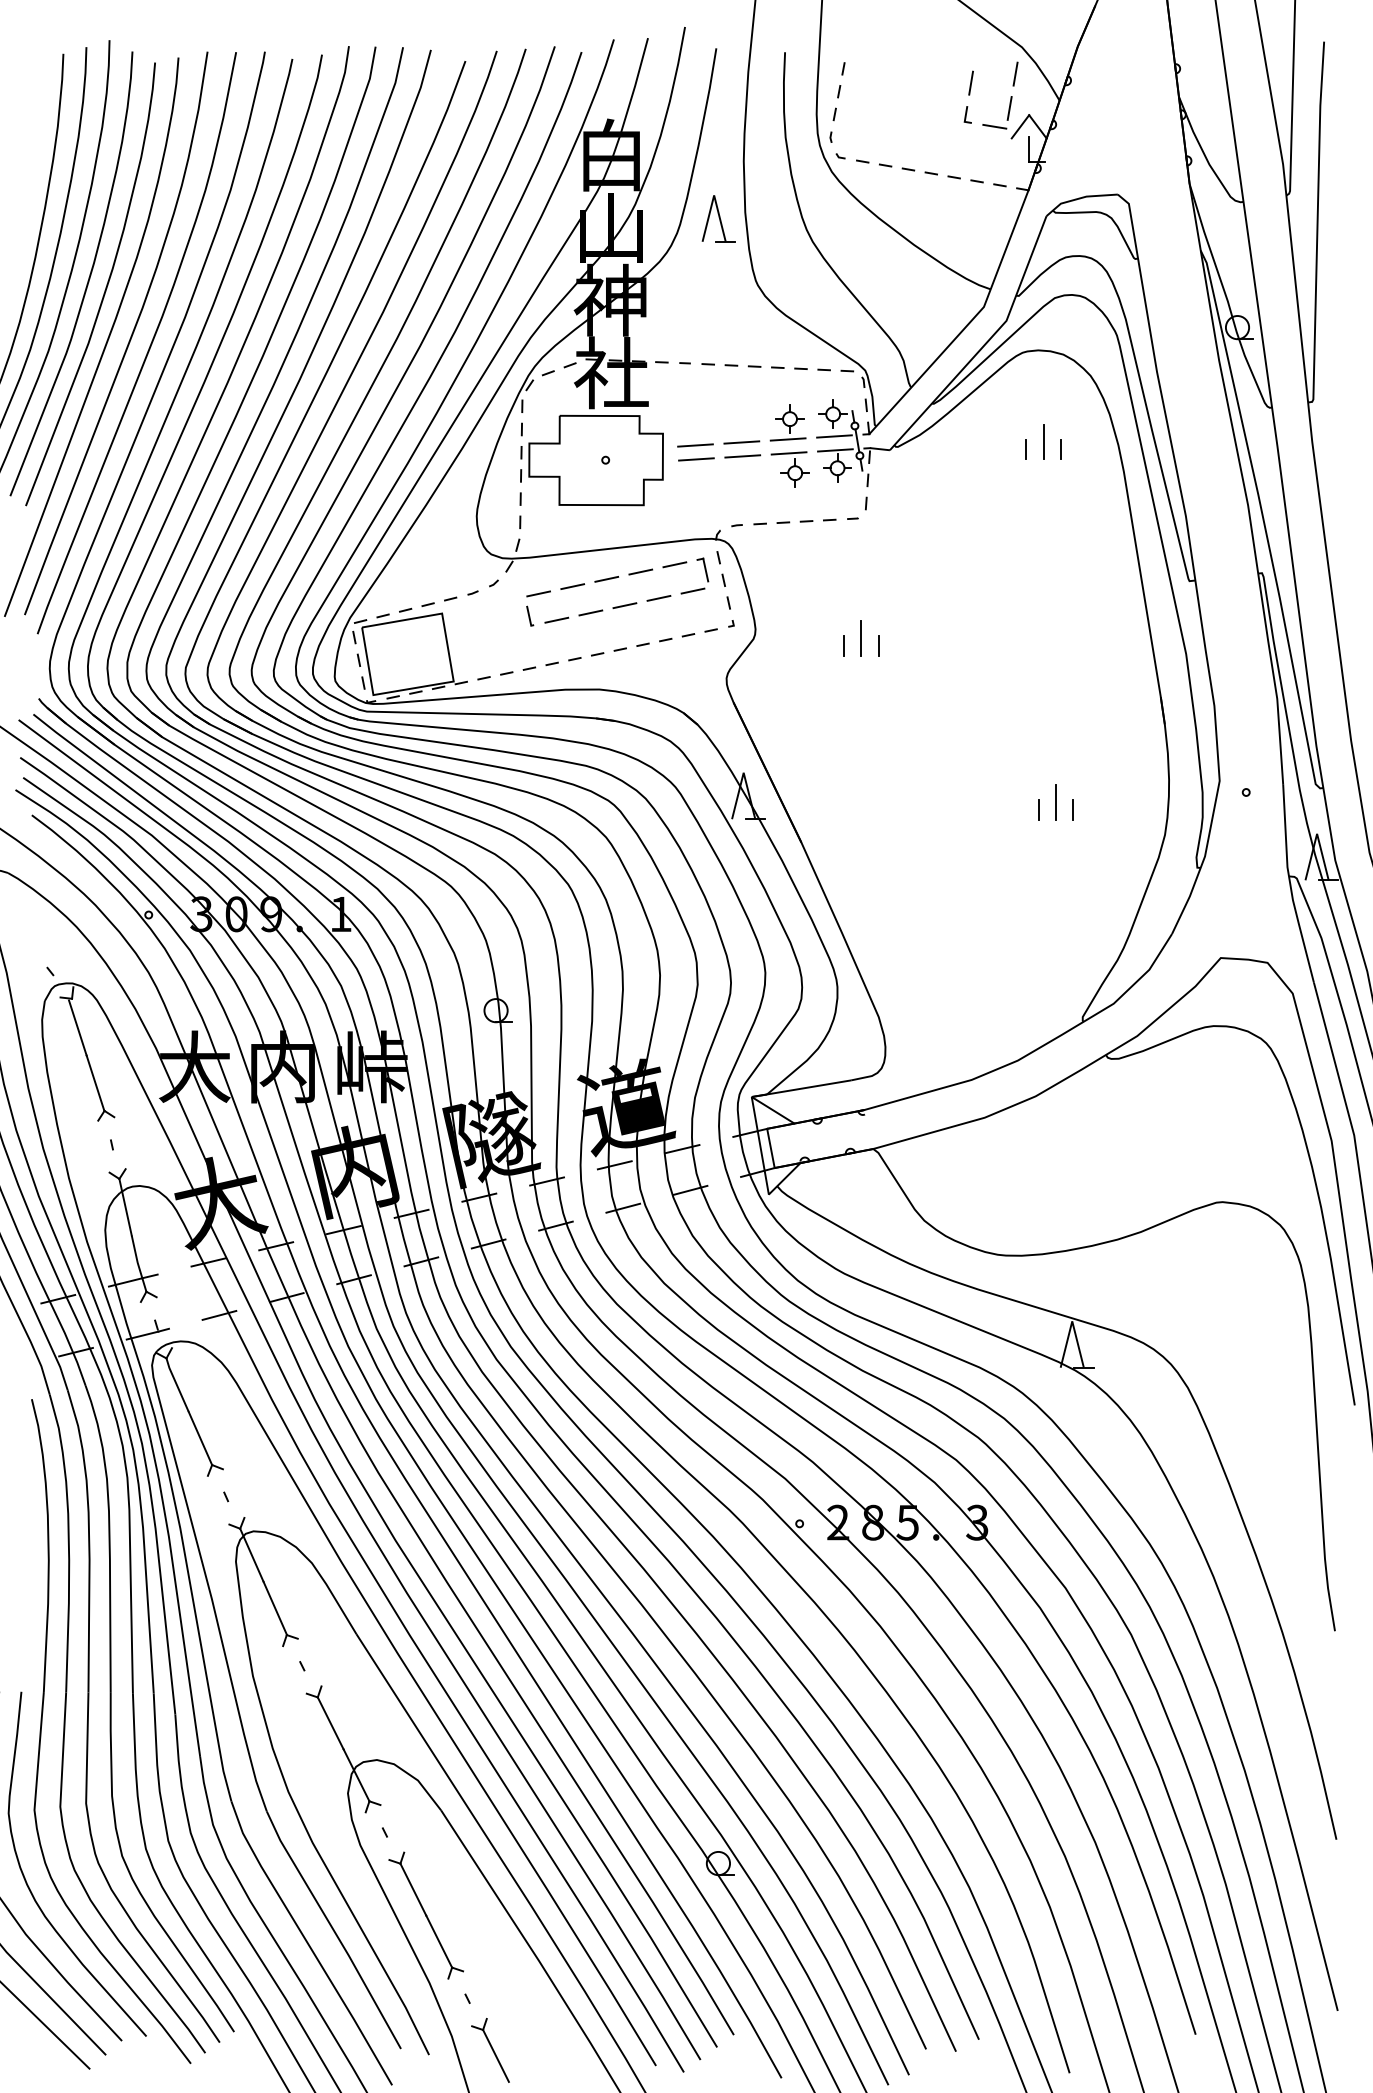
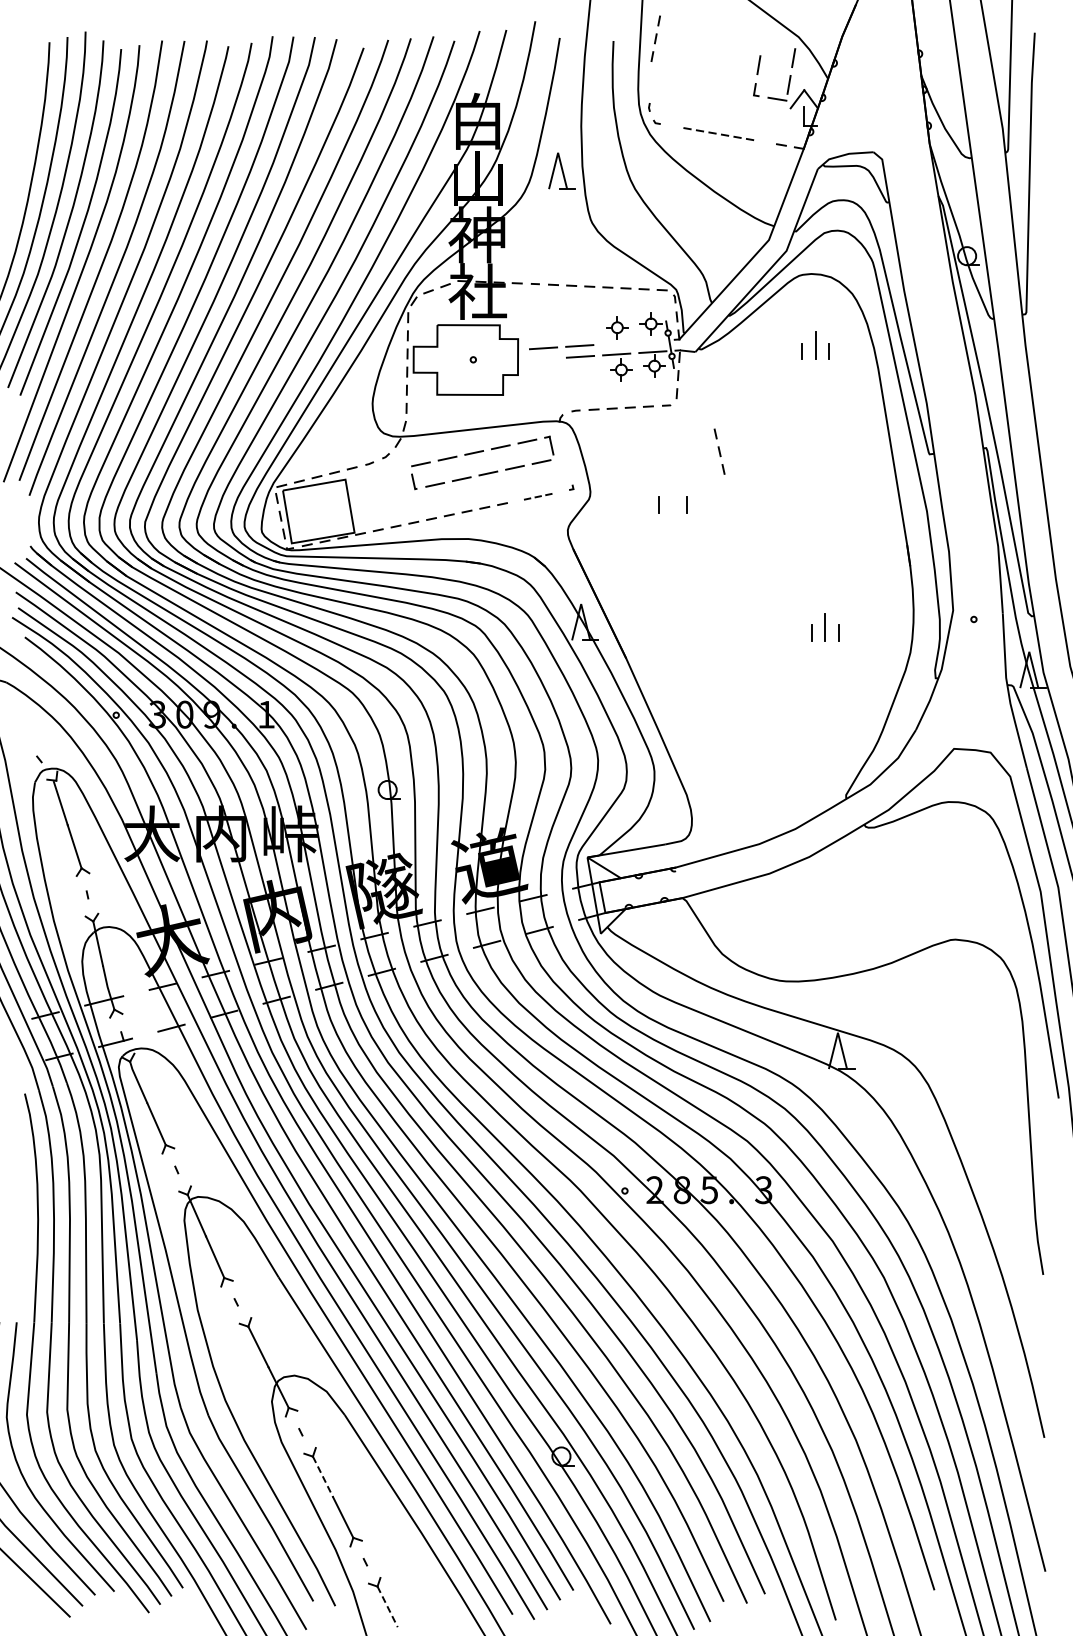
part: (838, 91) -> (655, 38), moved
part: (919, 170) -> (718, 133), size x0.7
line: (833, 436) -> (651, 341), removed
line: (787, 439) -> (615, 343), removed
line: (695, 459) -> (543, 359), removed
part: (723, 580) -> (719, 451), moved
part: (689, 635) -> (538, 496), size x0.6
line: (860, 637) -> (672, 498), removed
line: (413, 1889) -> (323, 1476), solid -> dashed
line: (495, 2055) -> (387, 1606), solid -> dashed

